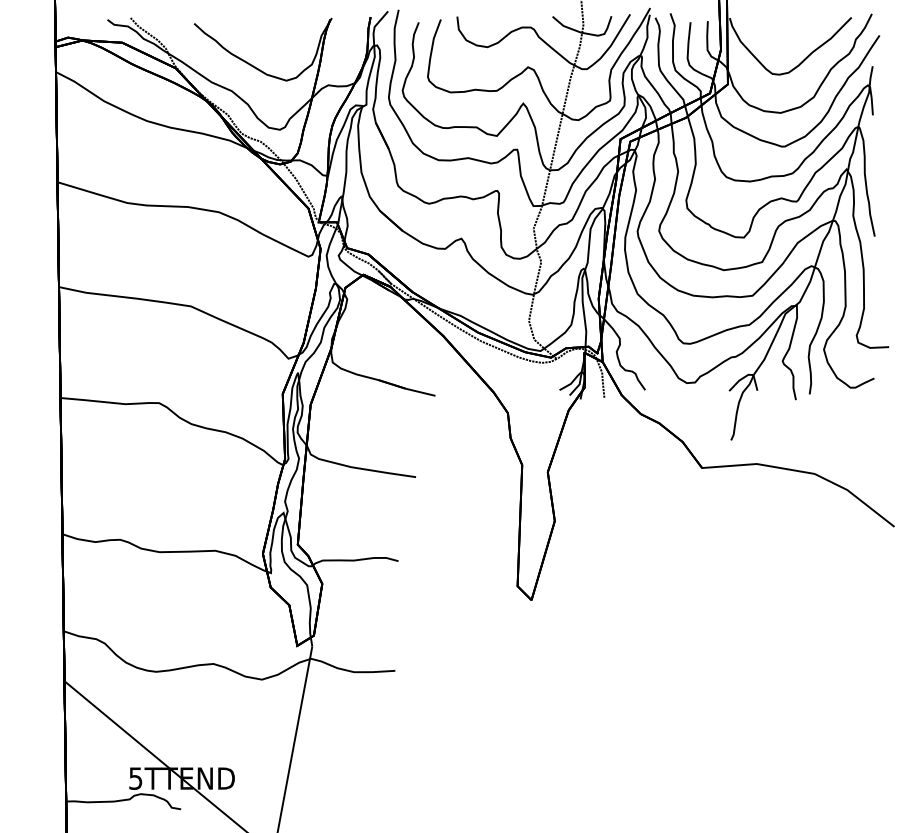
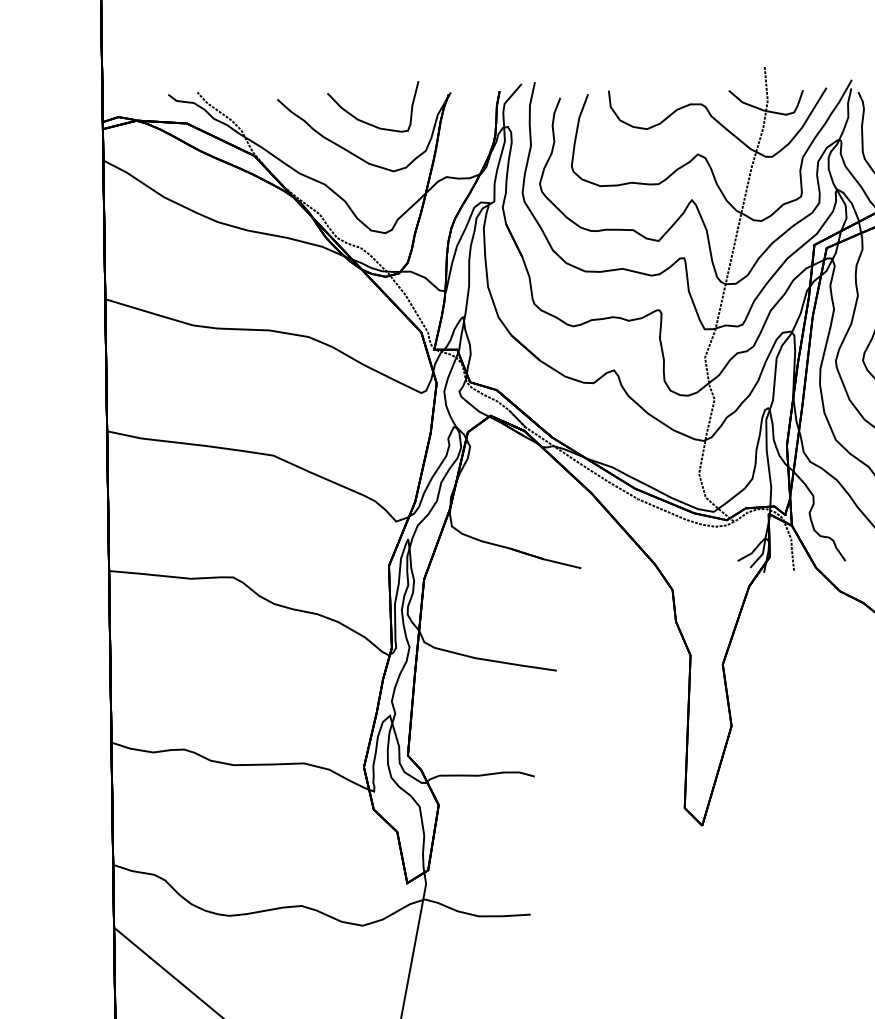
part: (263, 40) -> (364, 120), added

